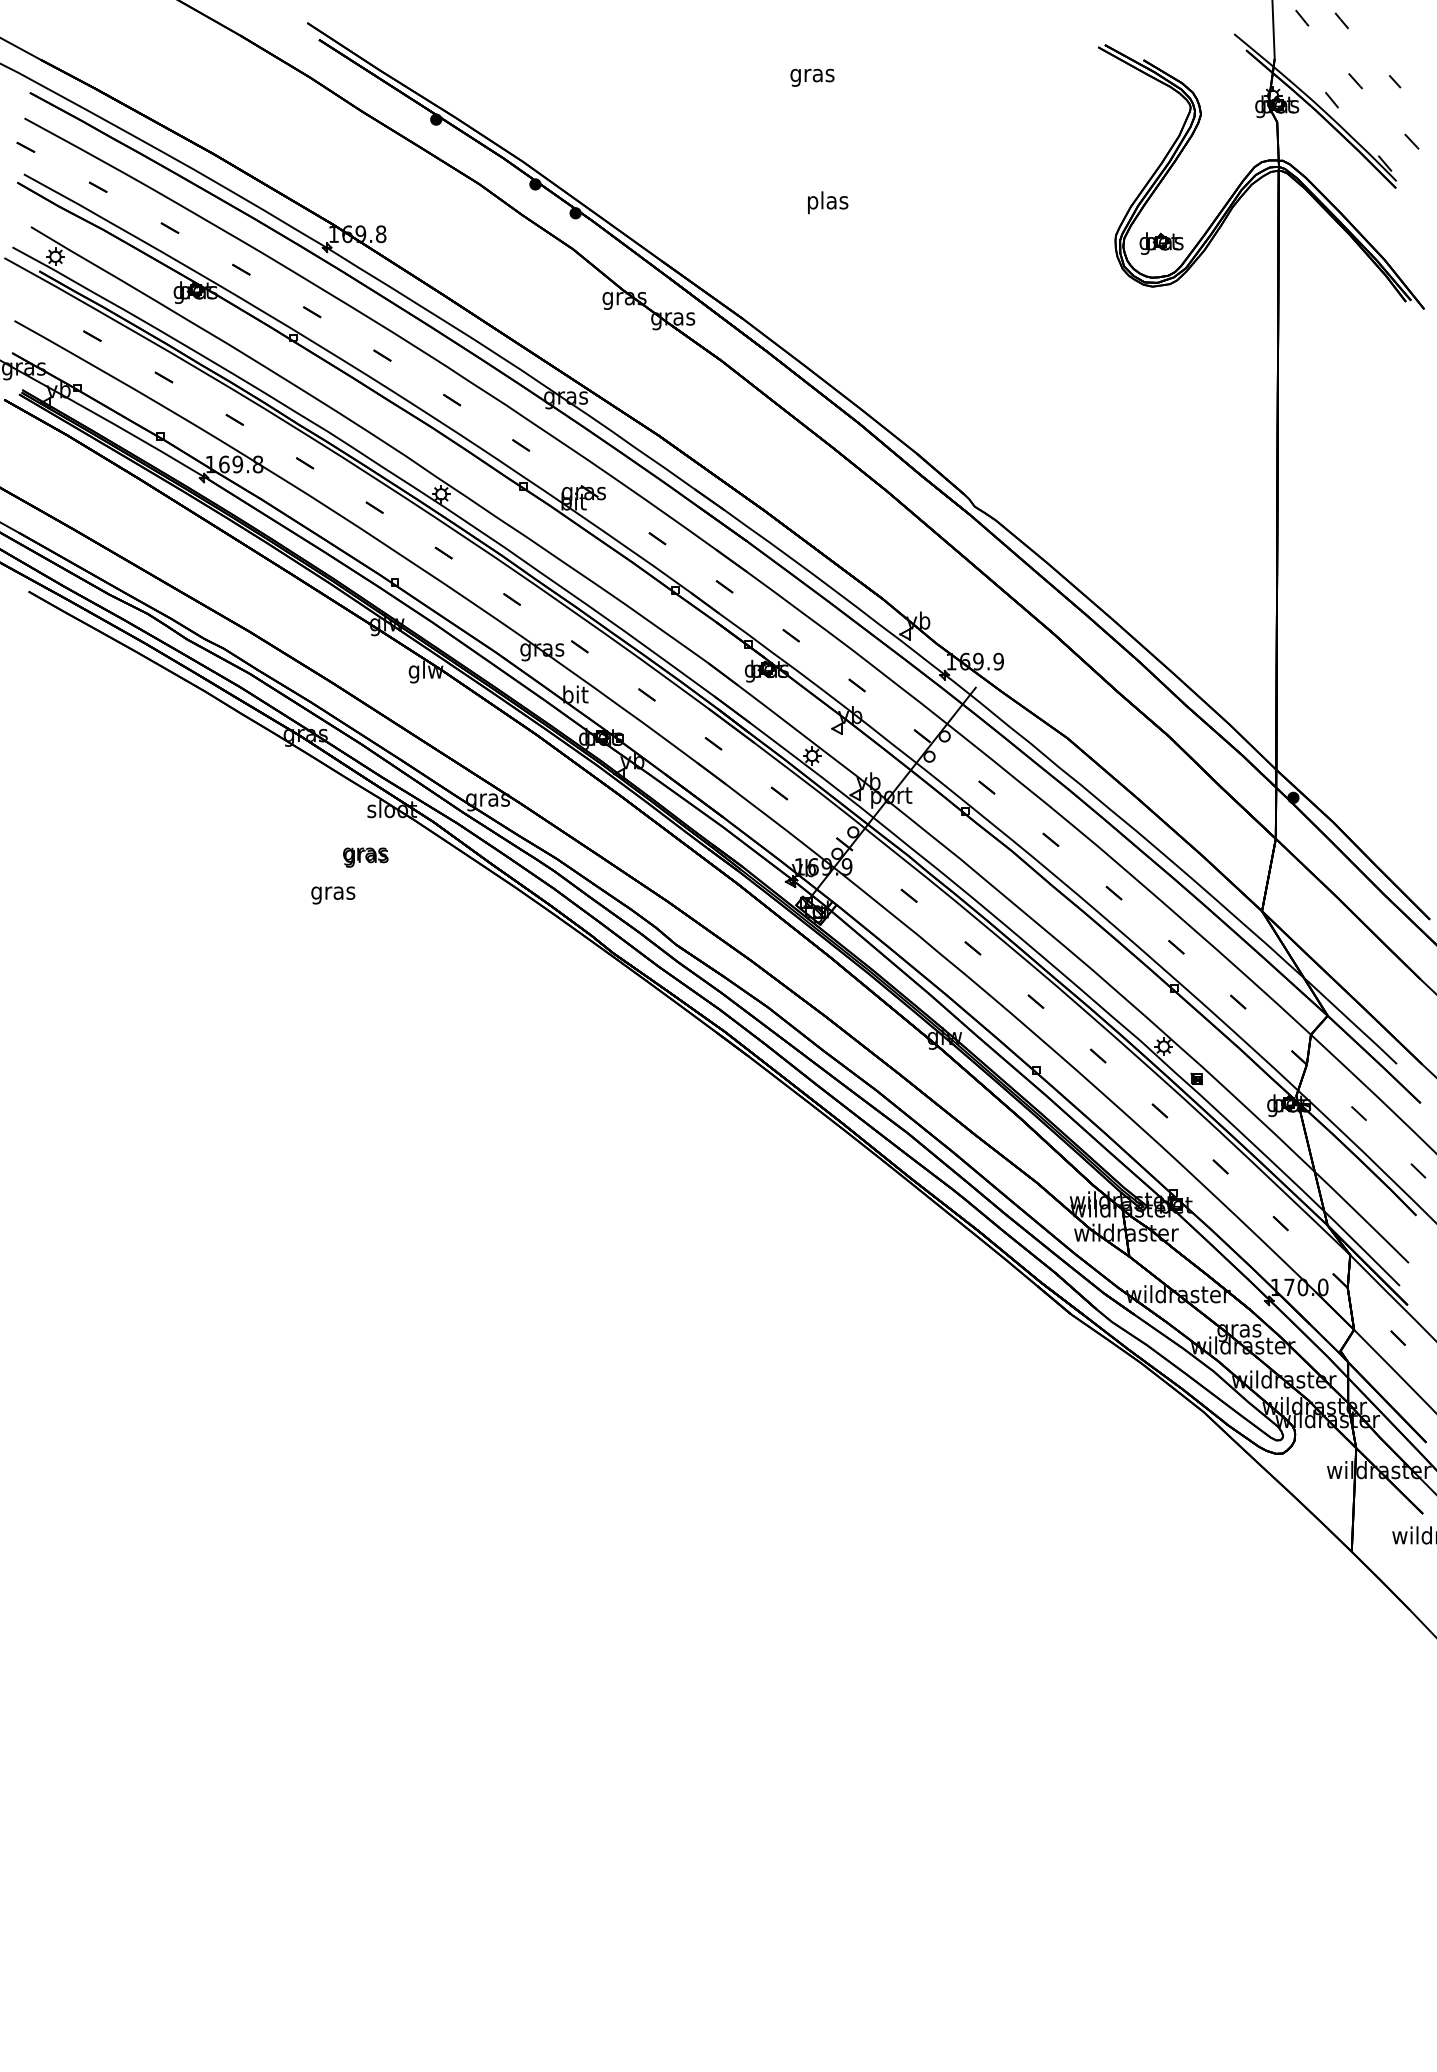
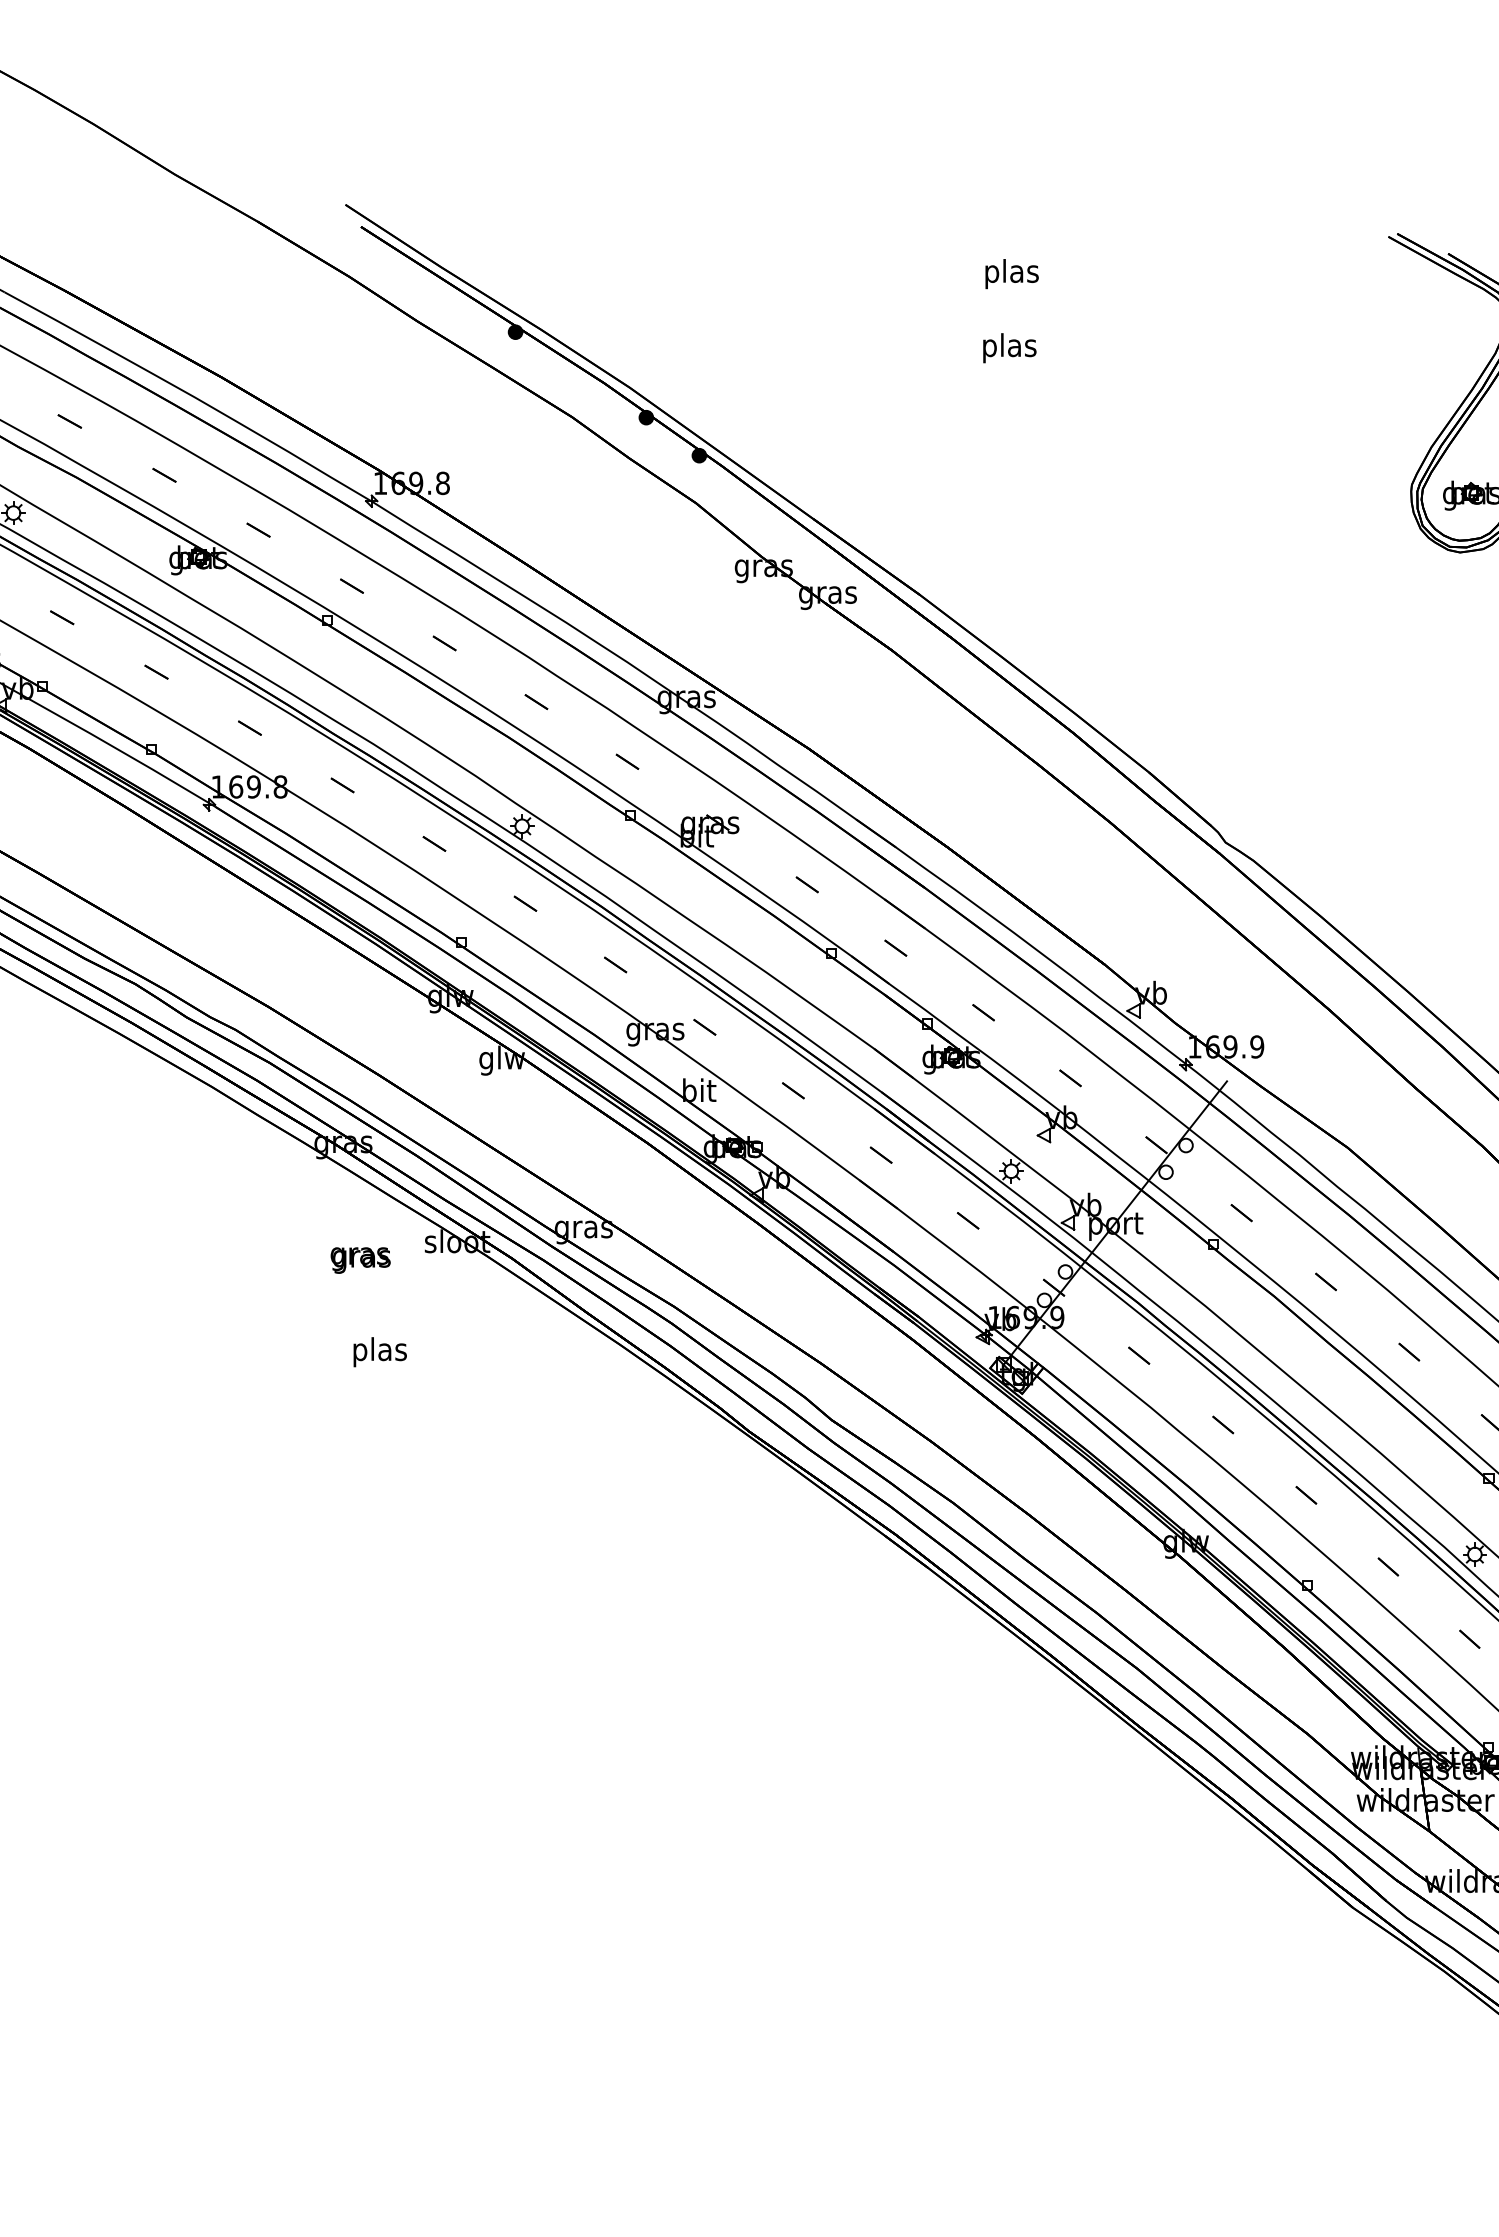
text: (812, 75) -> (1011, 274), gras -> plas
text: (828, 202) -> (1010, 347), moved
text: (365, 857) -> (360, 1260), moved
text: (333, 892) -> (380, 1351), gras -> plas

